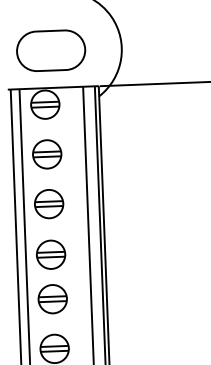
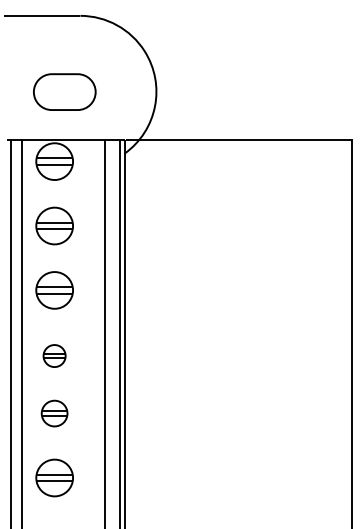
part: (50, 50) -> (64, 91), size x0.7
part: (50, 254) -> (54, 355), size x0.6
part: (52, 299) -> (54, 413), size x0.7

